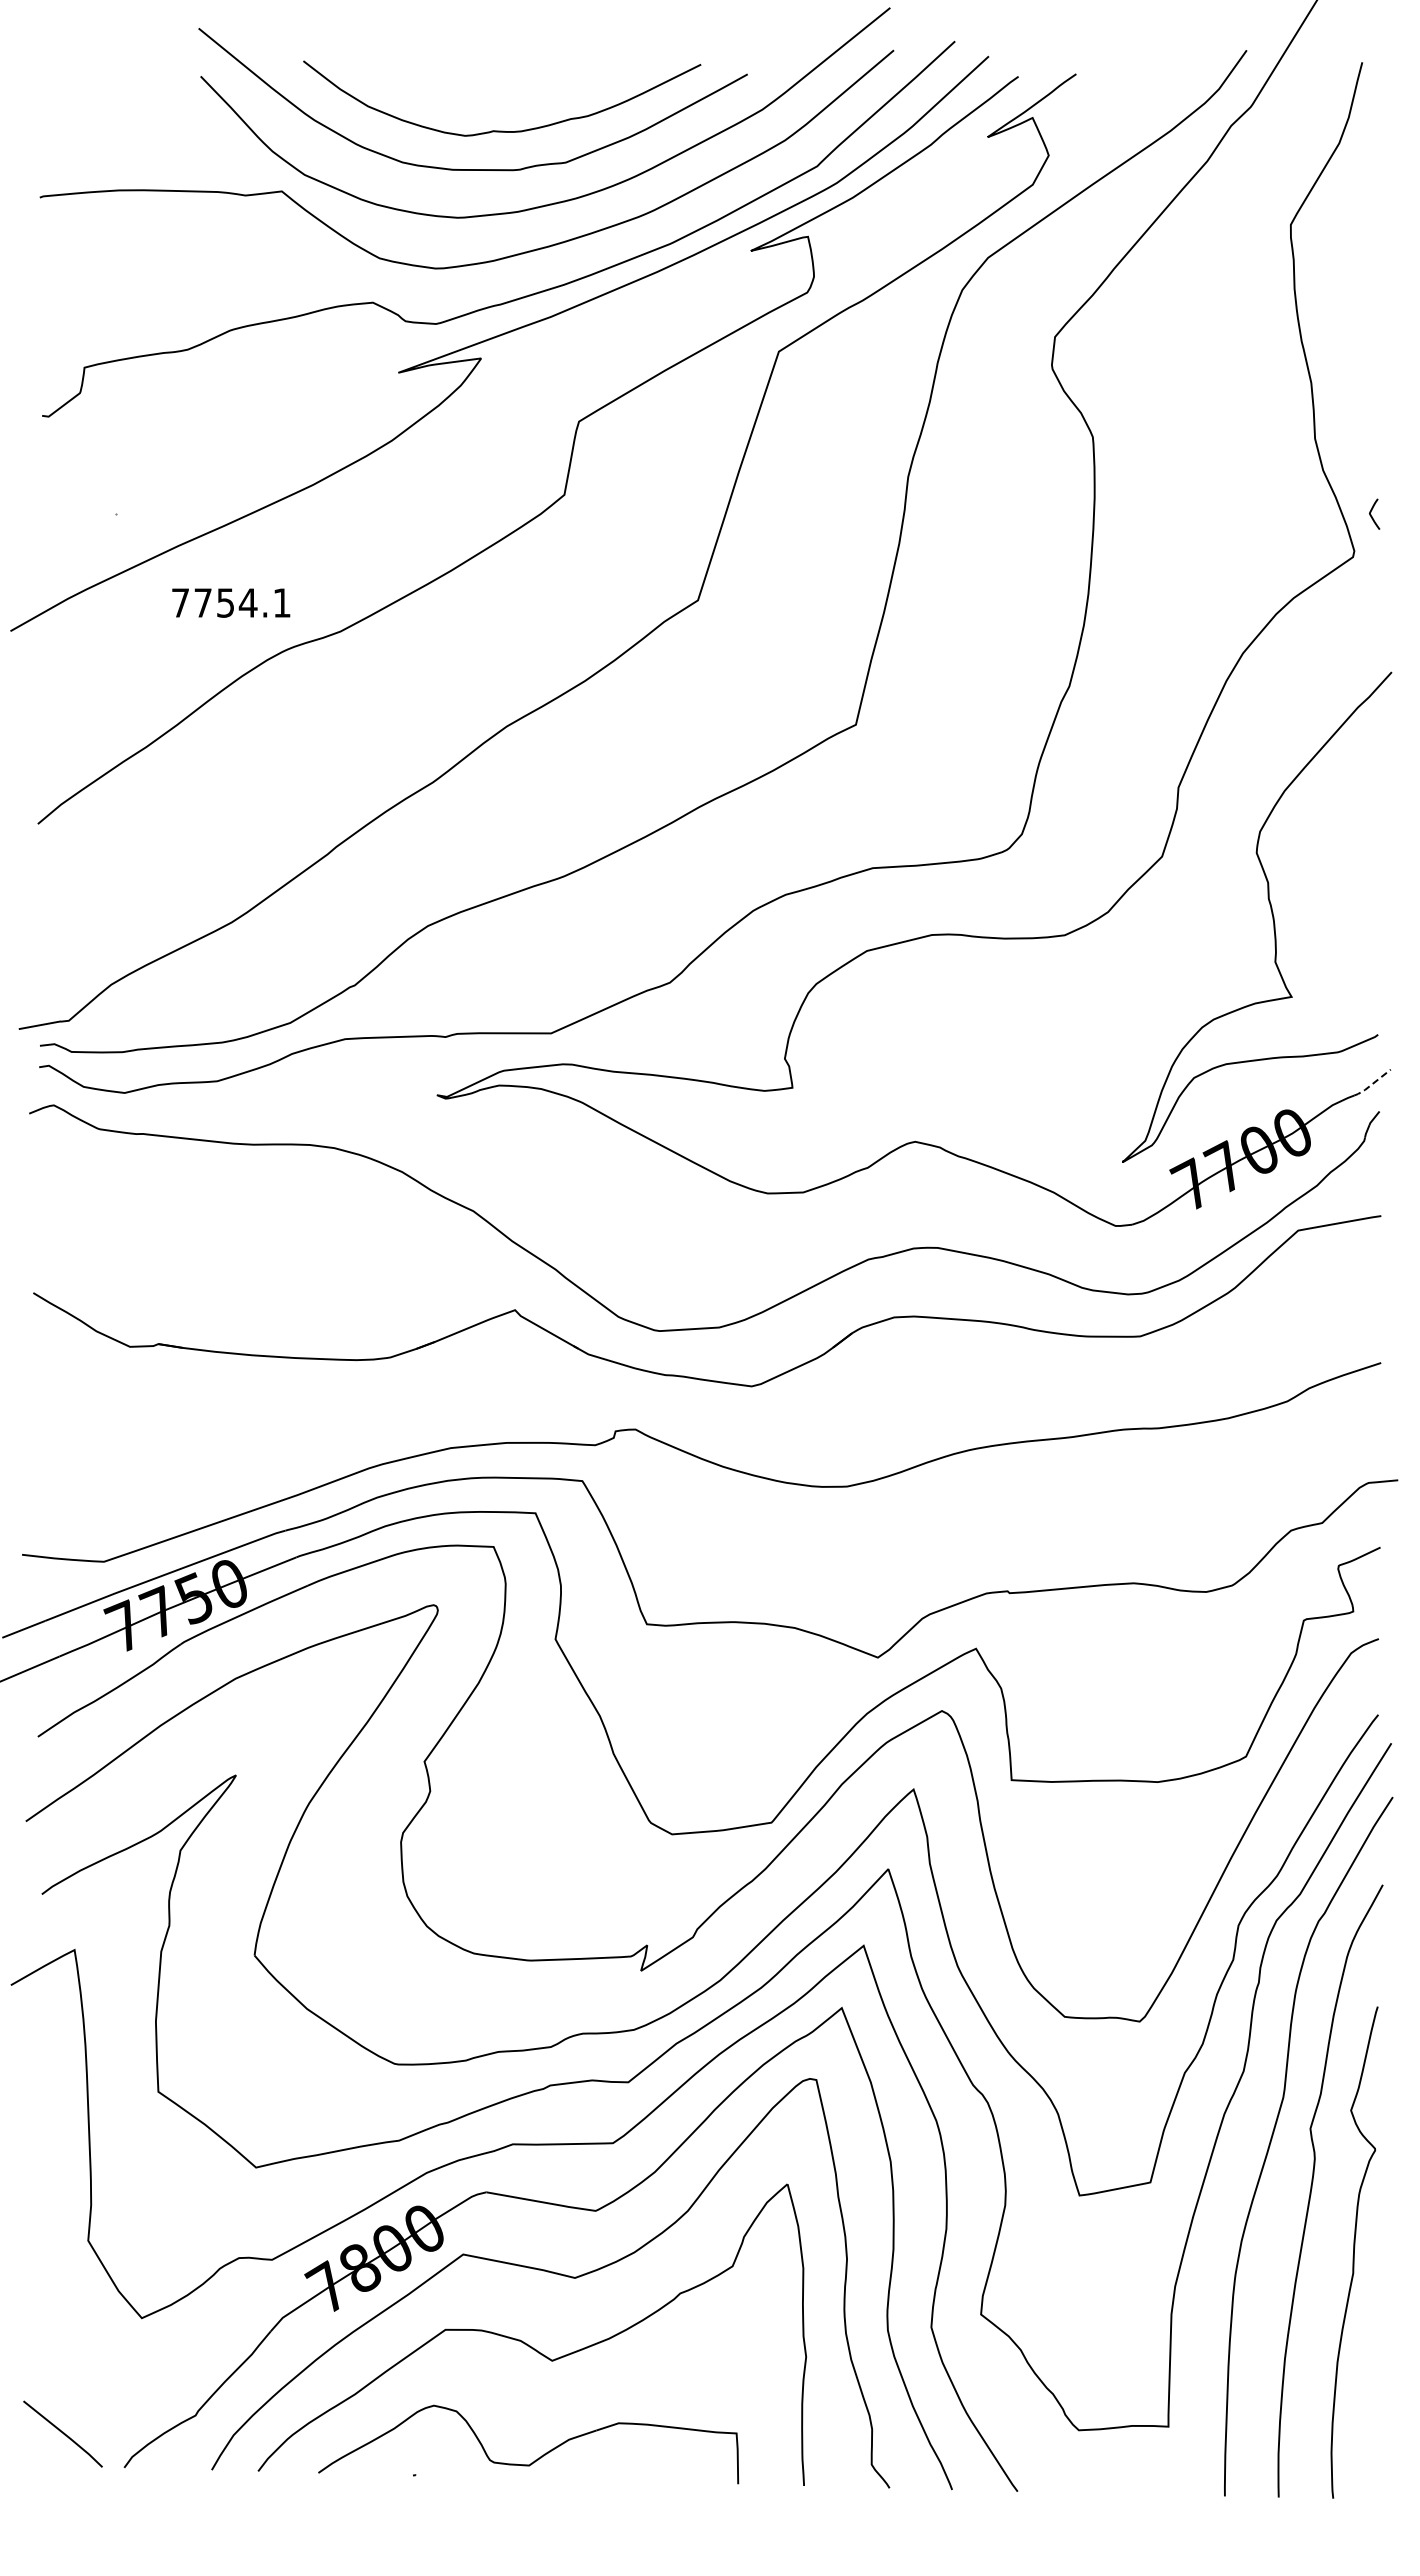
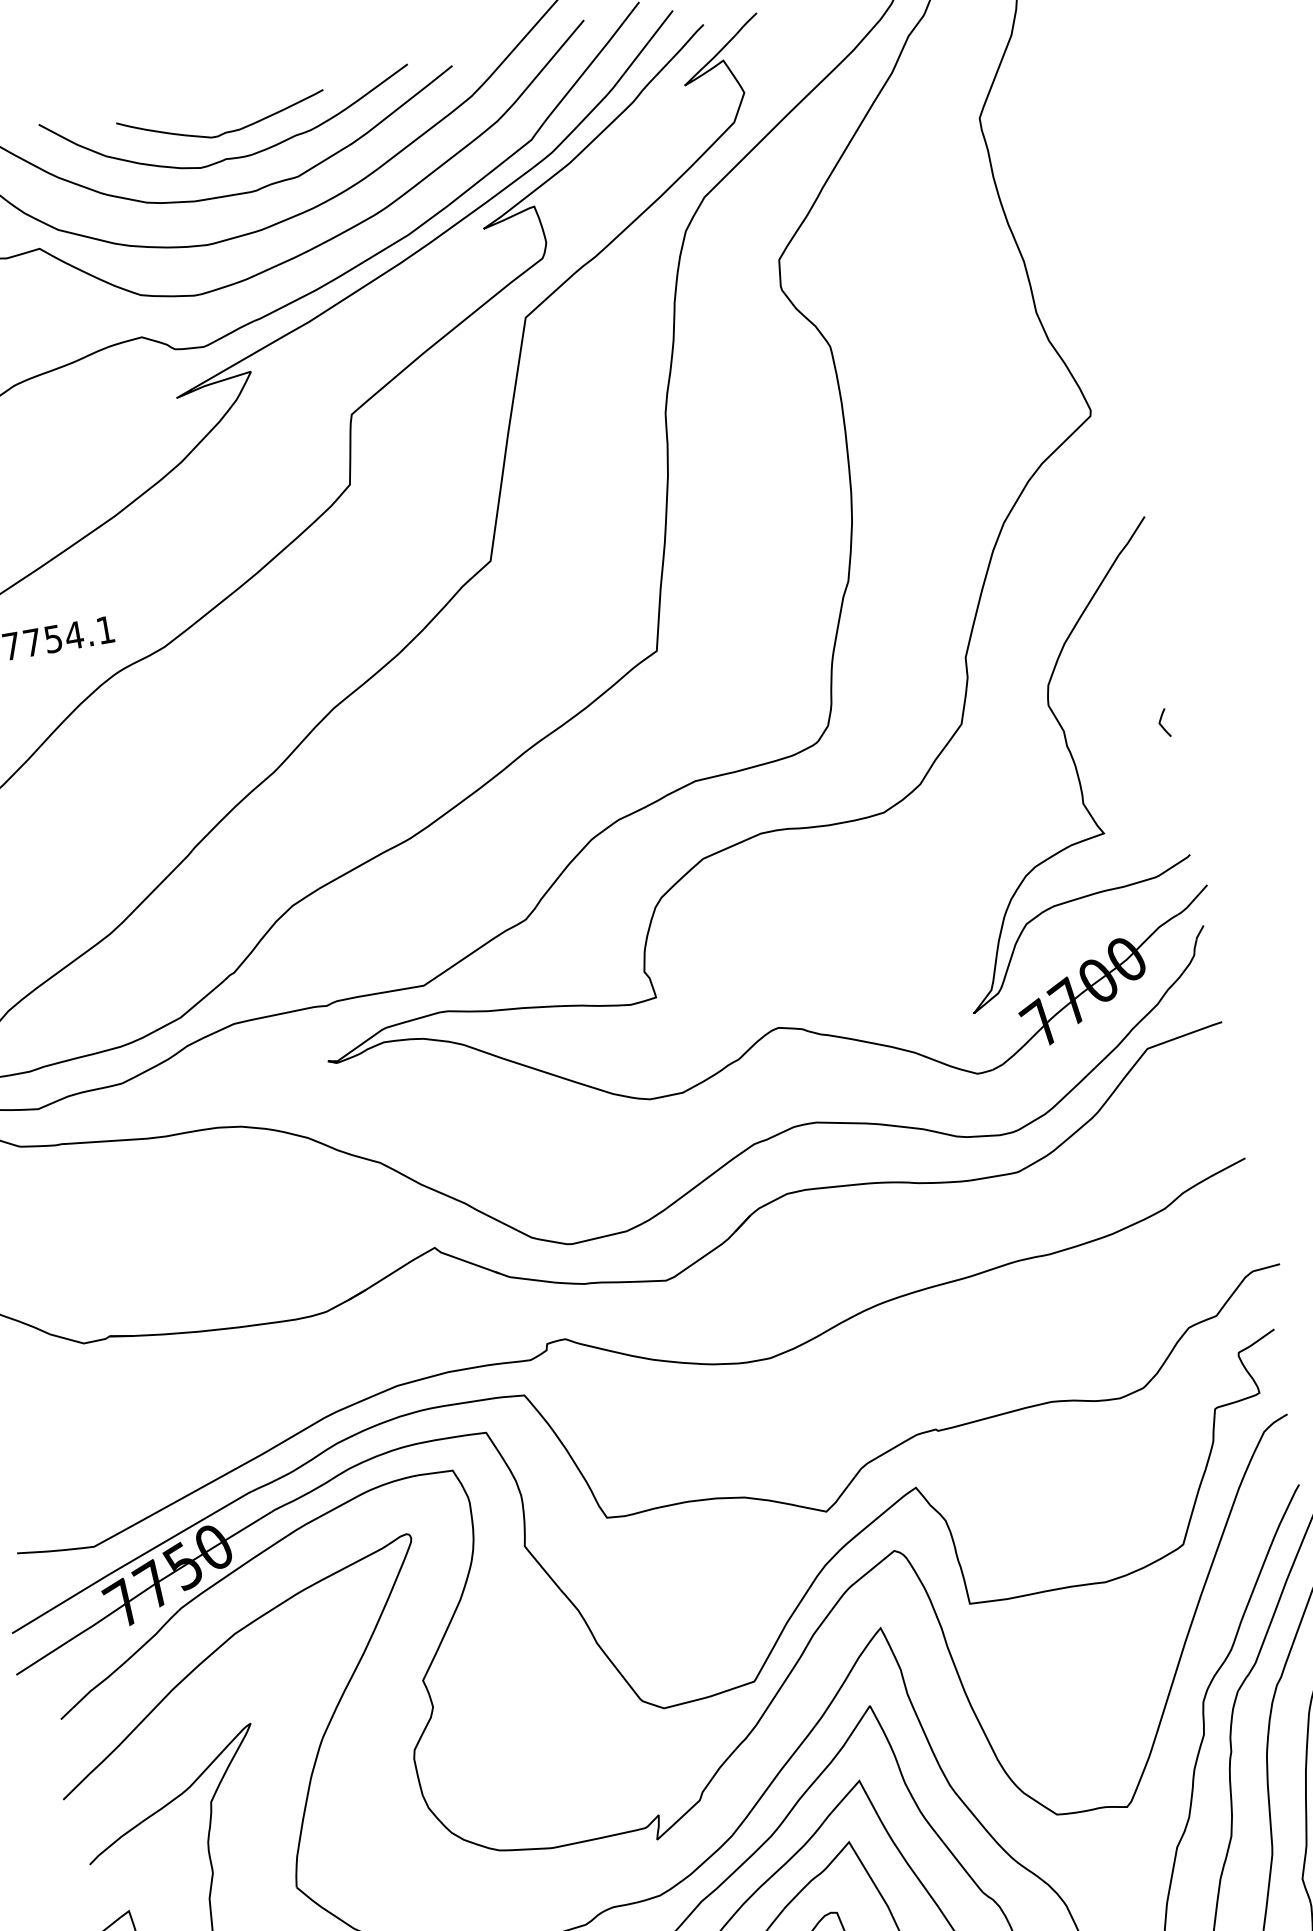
curve: (496, 102) -> (224, 132), added
curve: (1371, 512) -> (1160, 722), moved
line: (1372, 1084) -> (1192, 901), dashed -> solid

